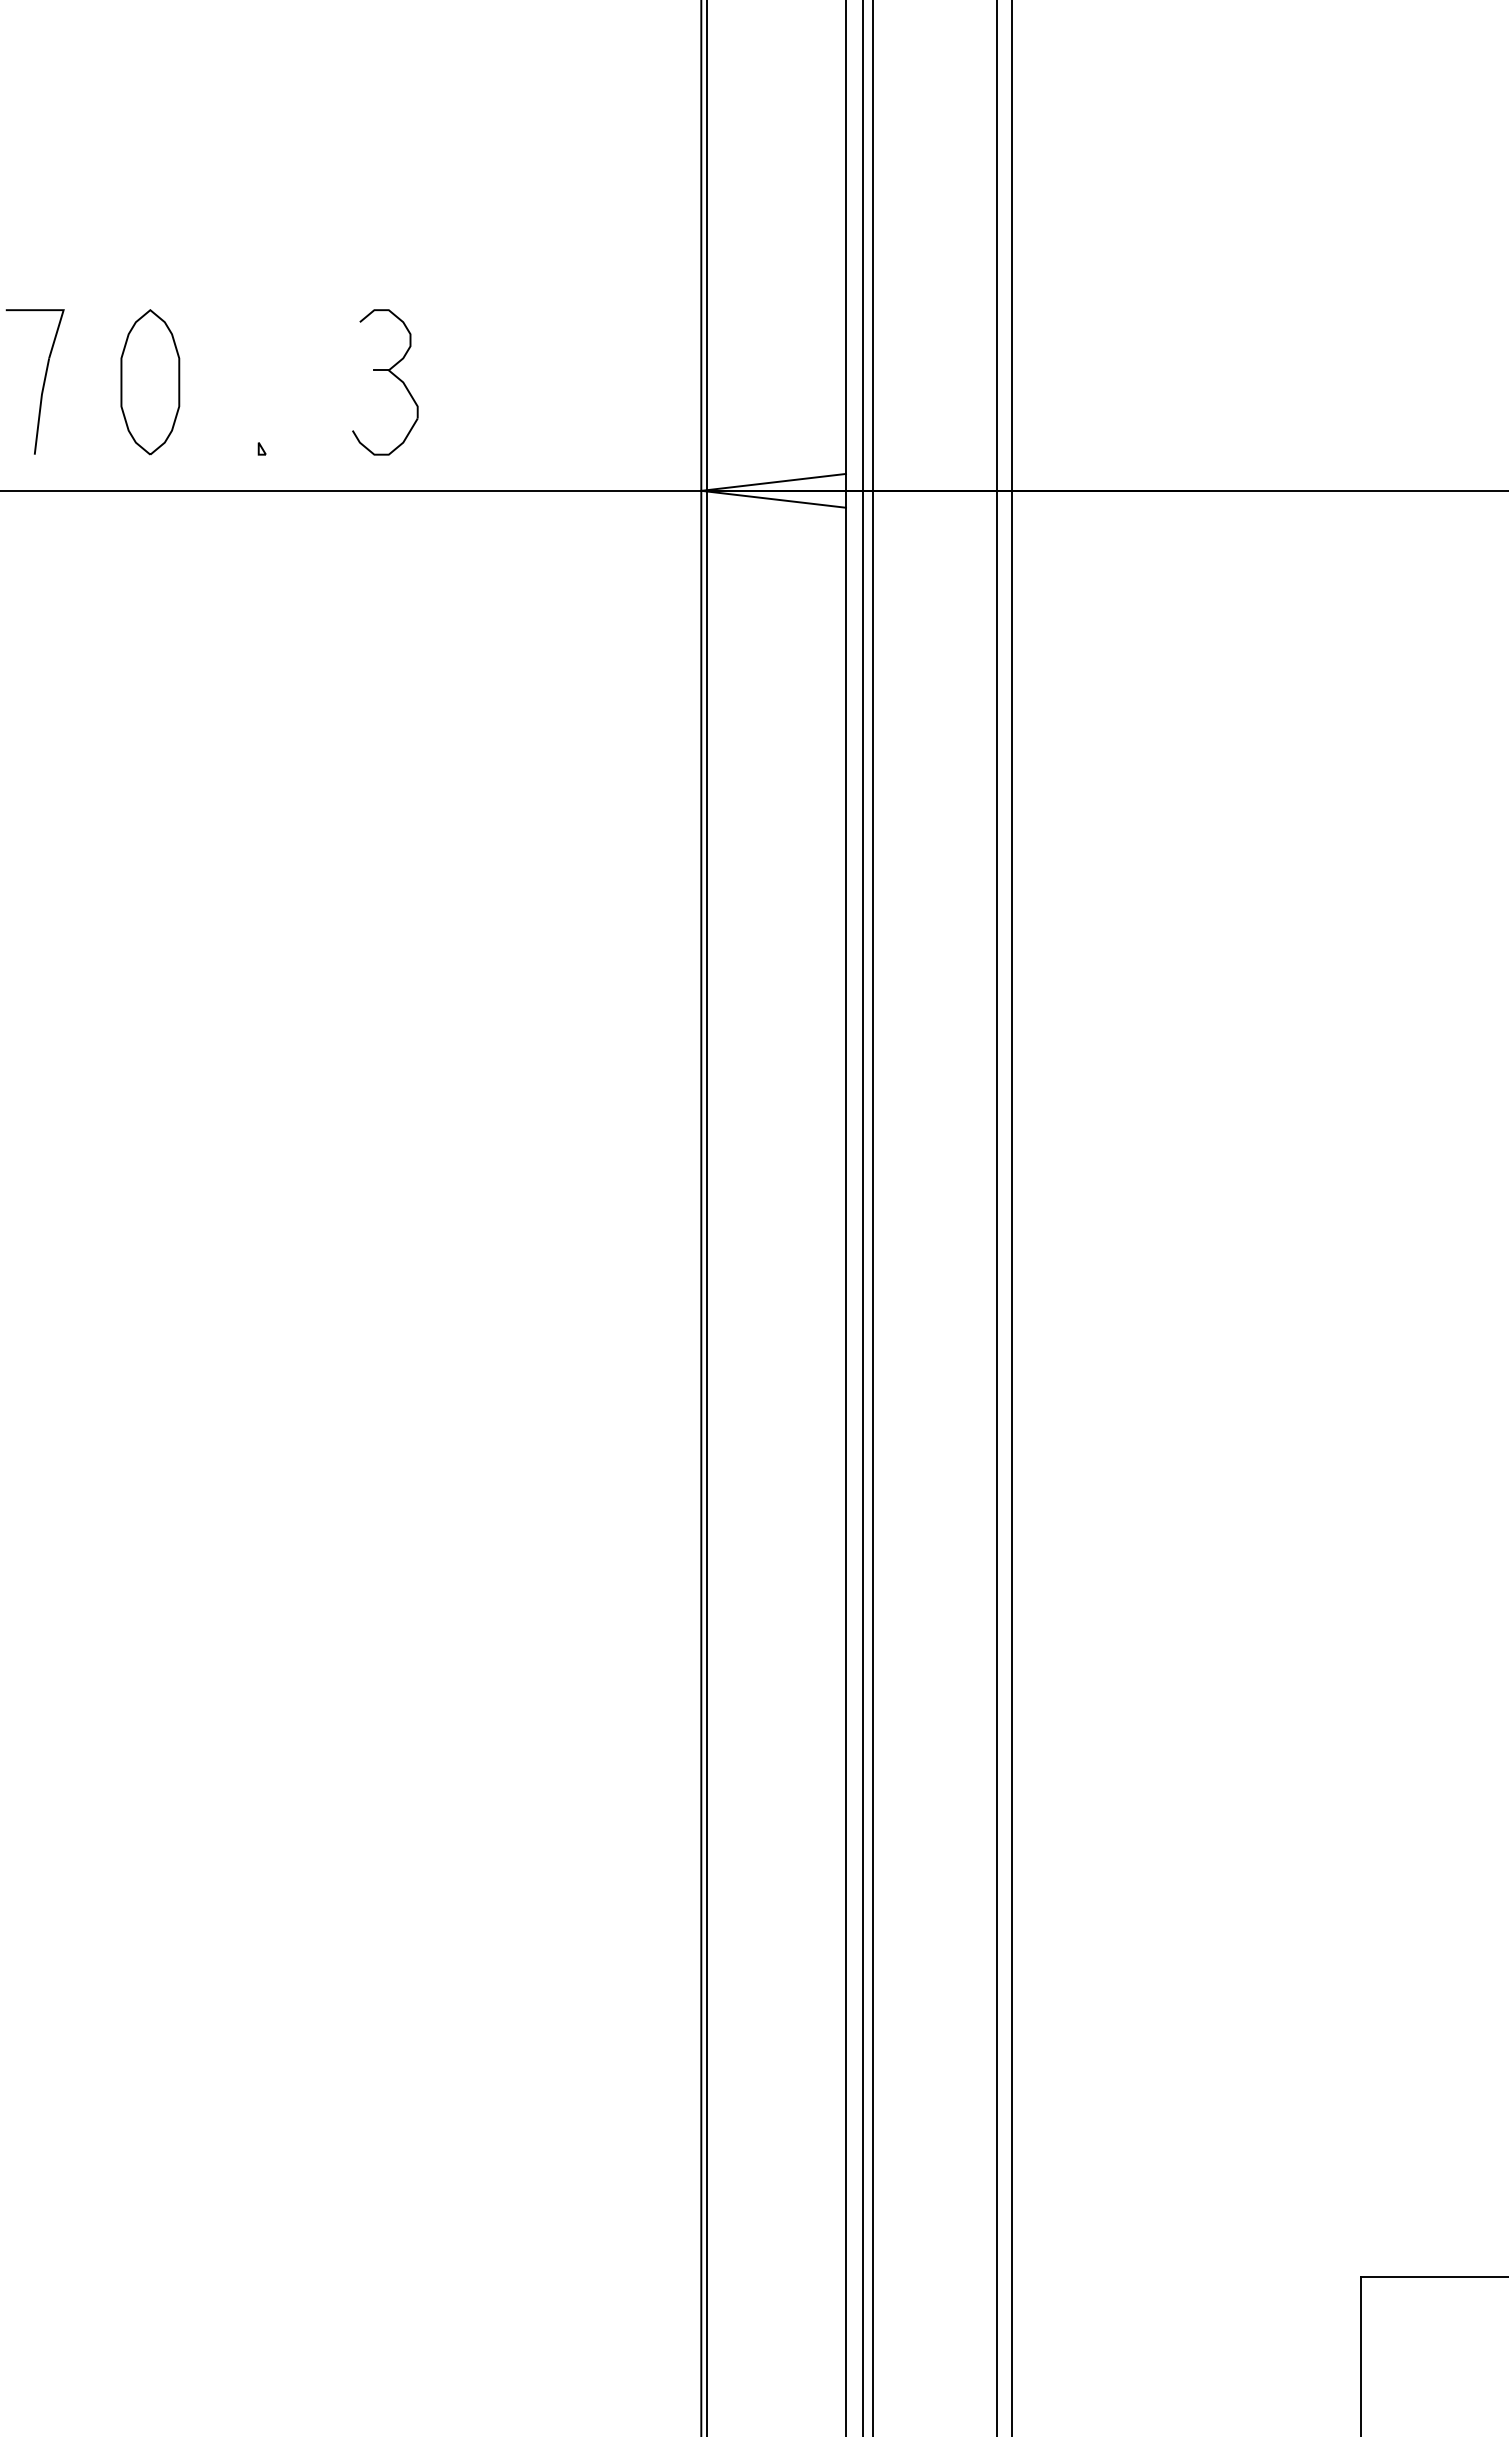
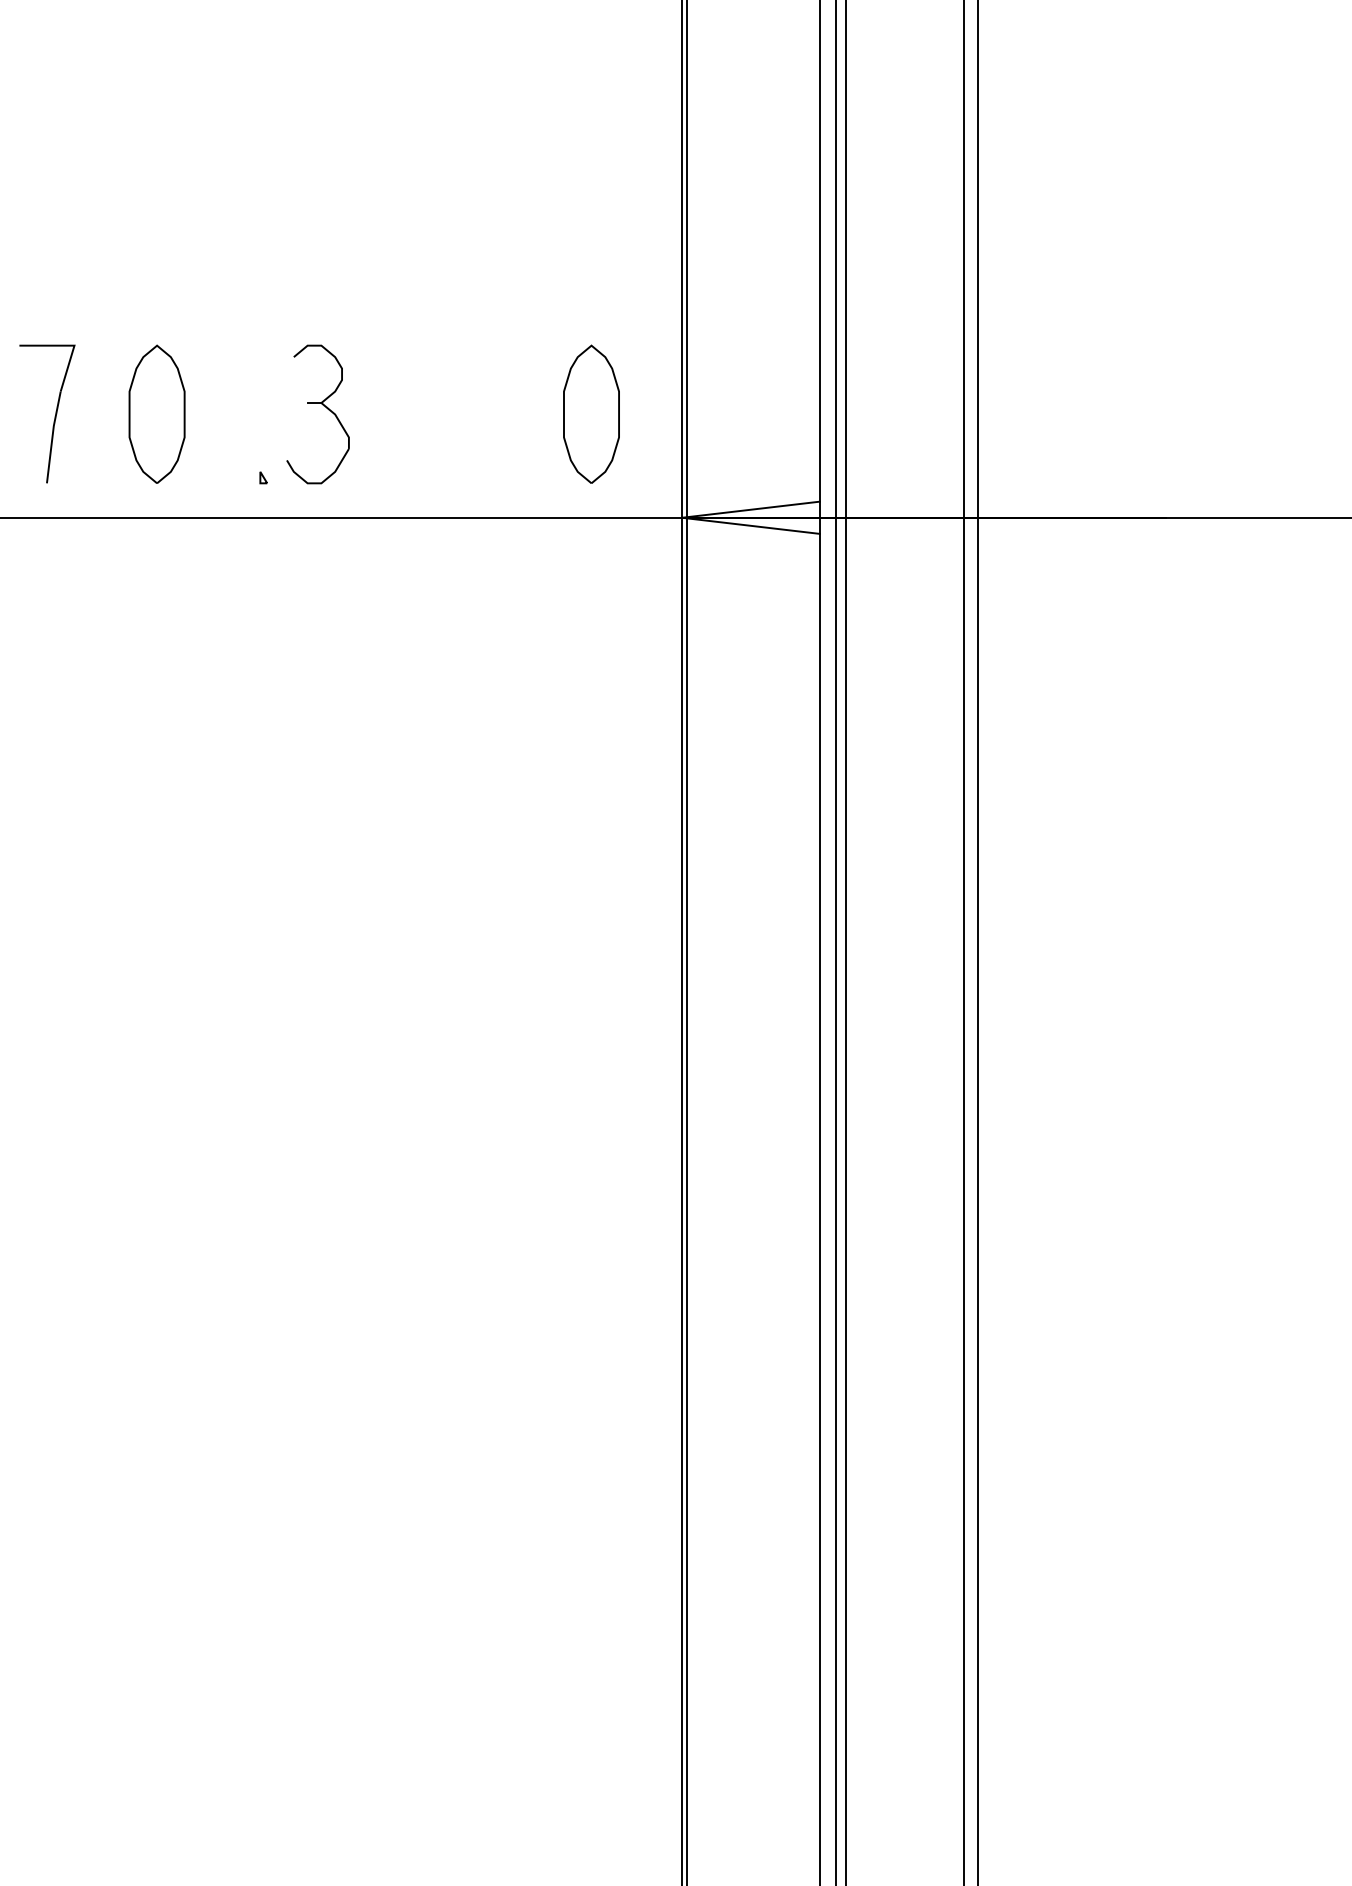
part: (390, 373) -> (323, 405), moved
part: (606, 382) -> (591, 414), added

